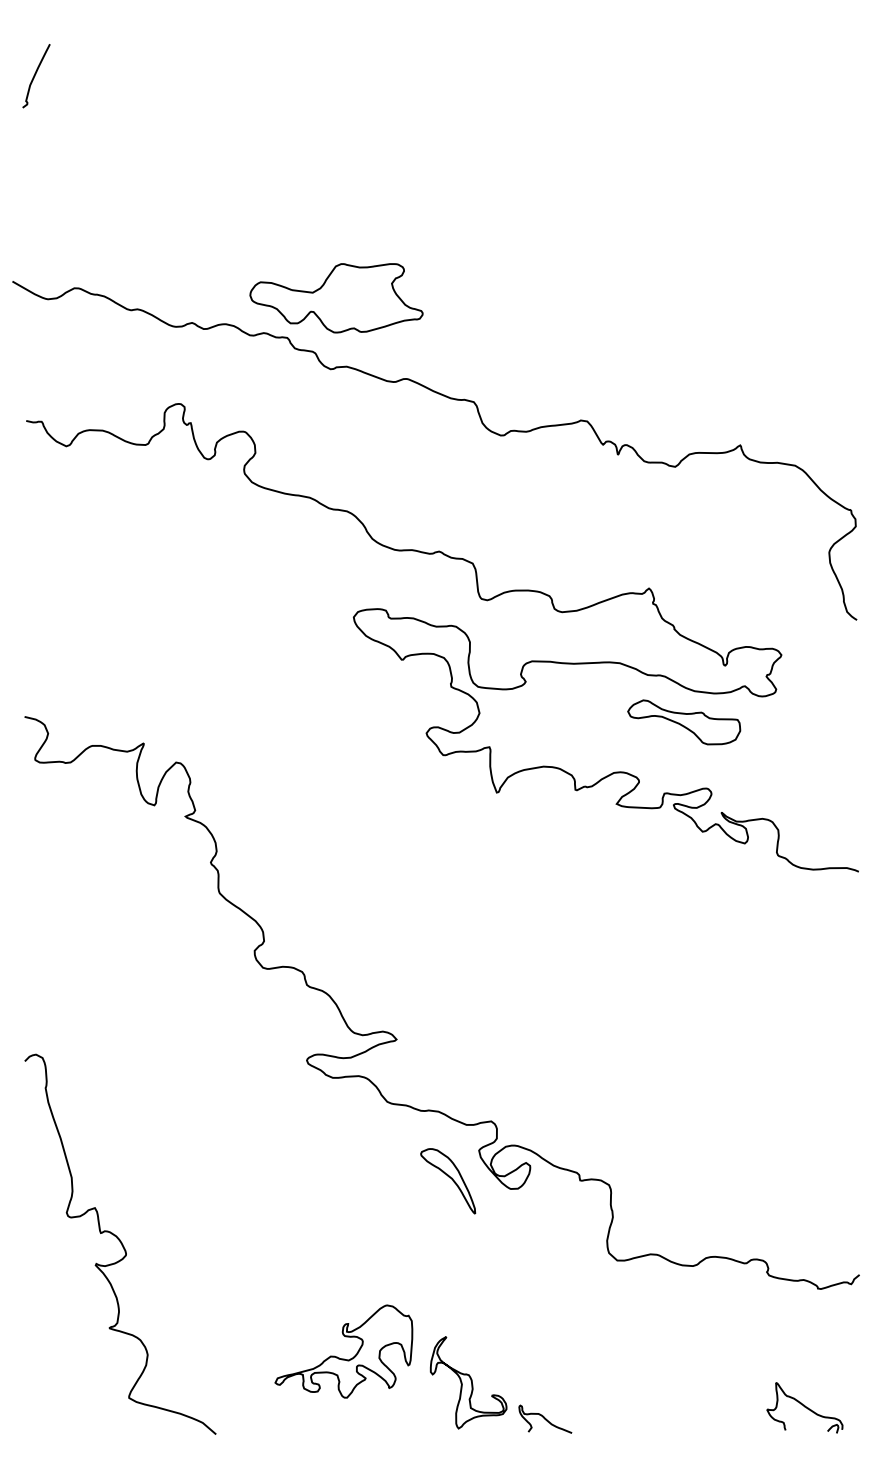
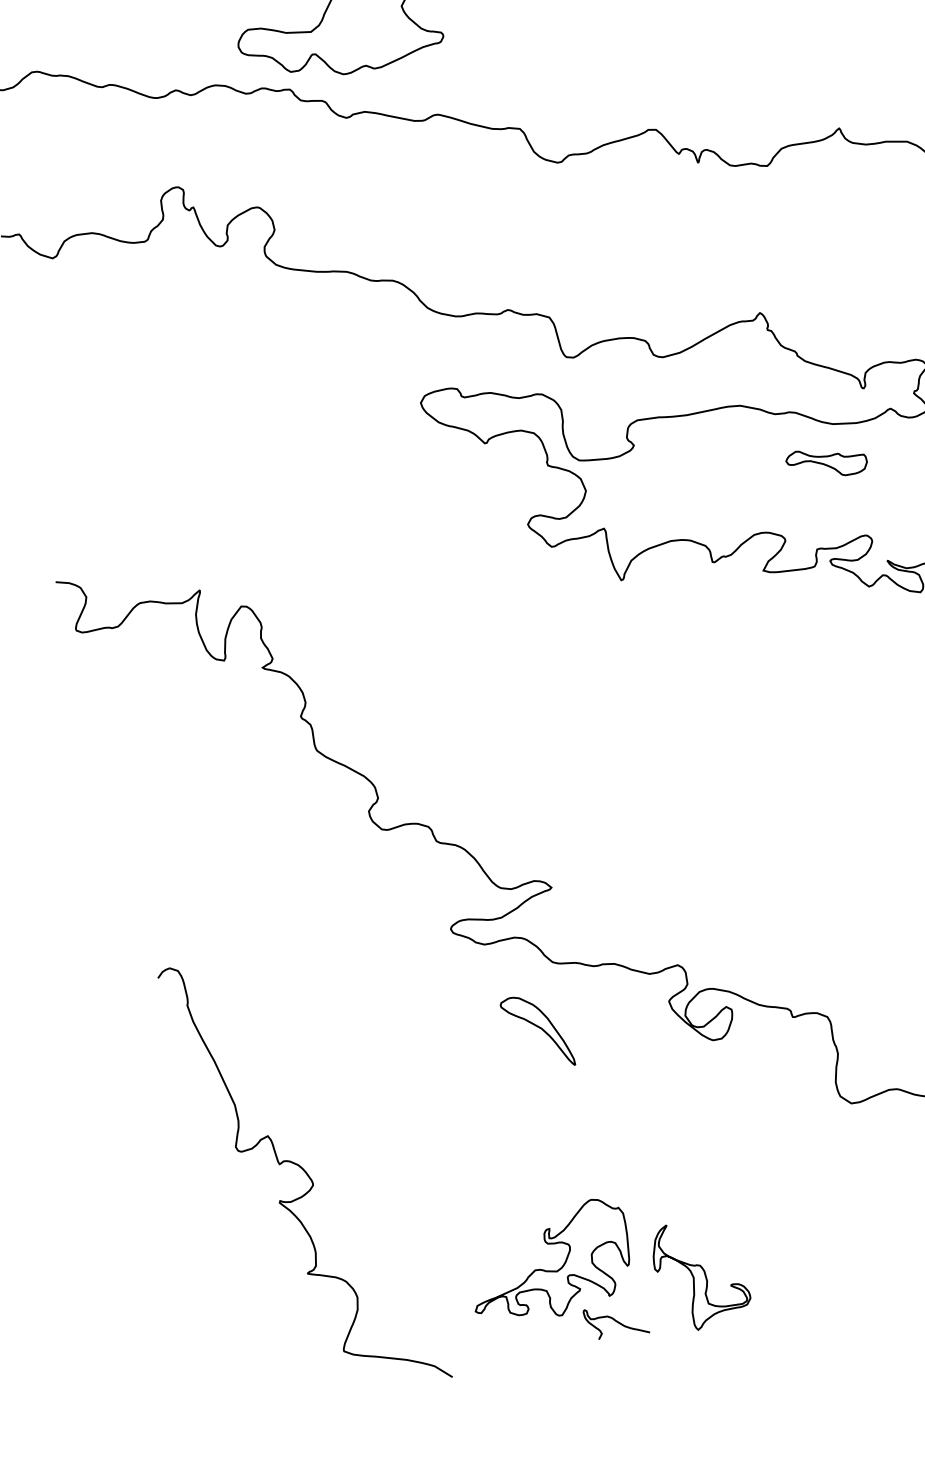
part: (684, 722) -> (826, 462), size x0.6
part: (448, 1181) -> (537, 1032), moved
curve: (120, 1243) -> (304, 1172), moved
curve: (545, 1418) -> (616, 1320), moved

